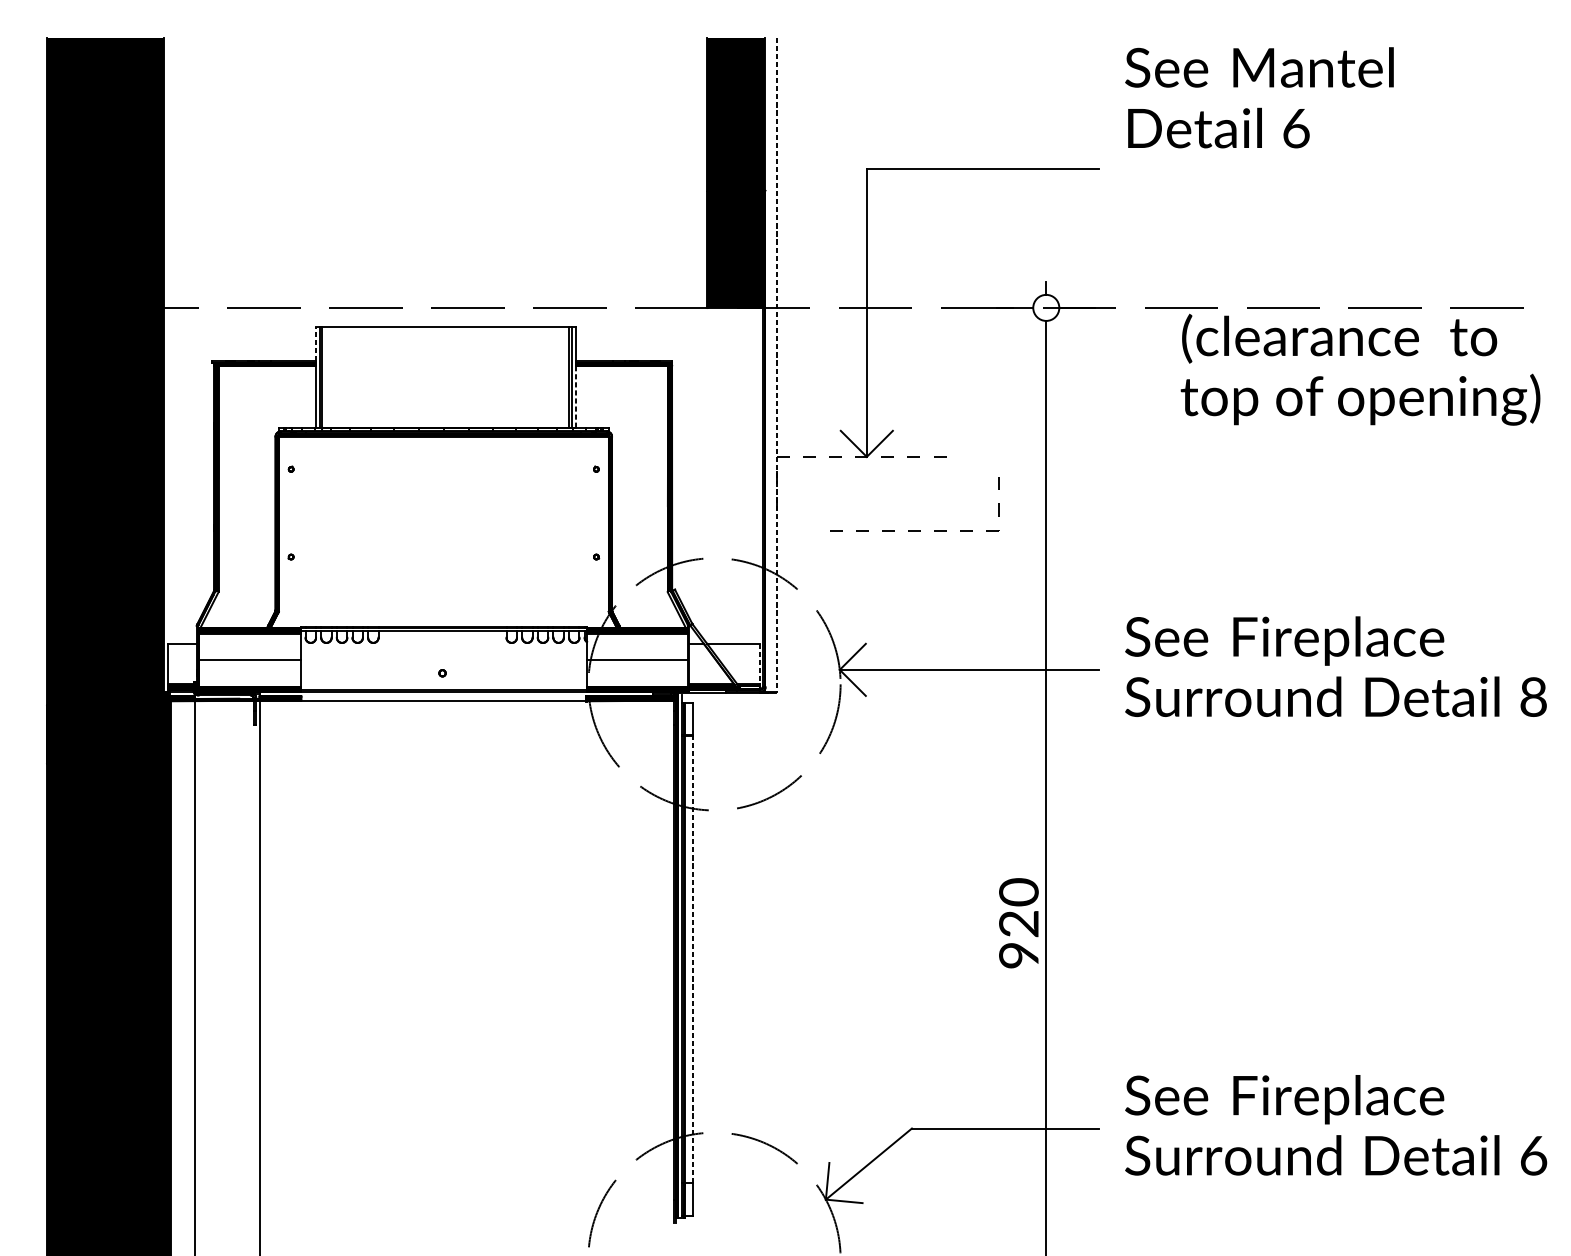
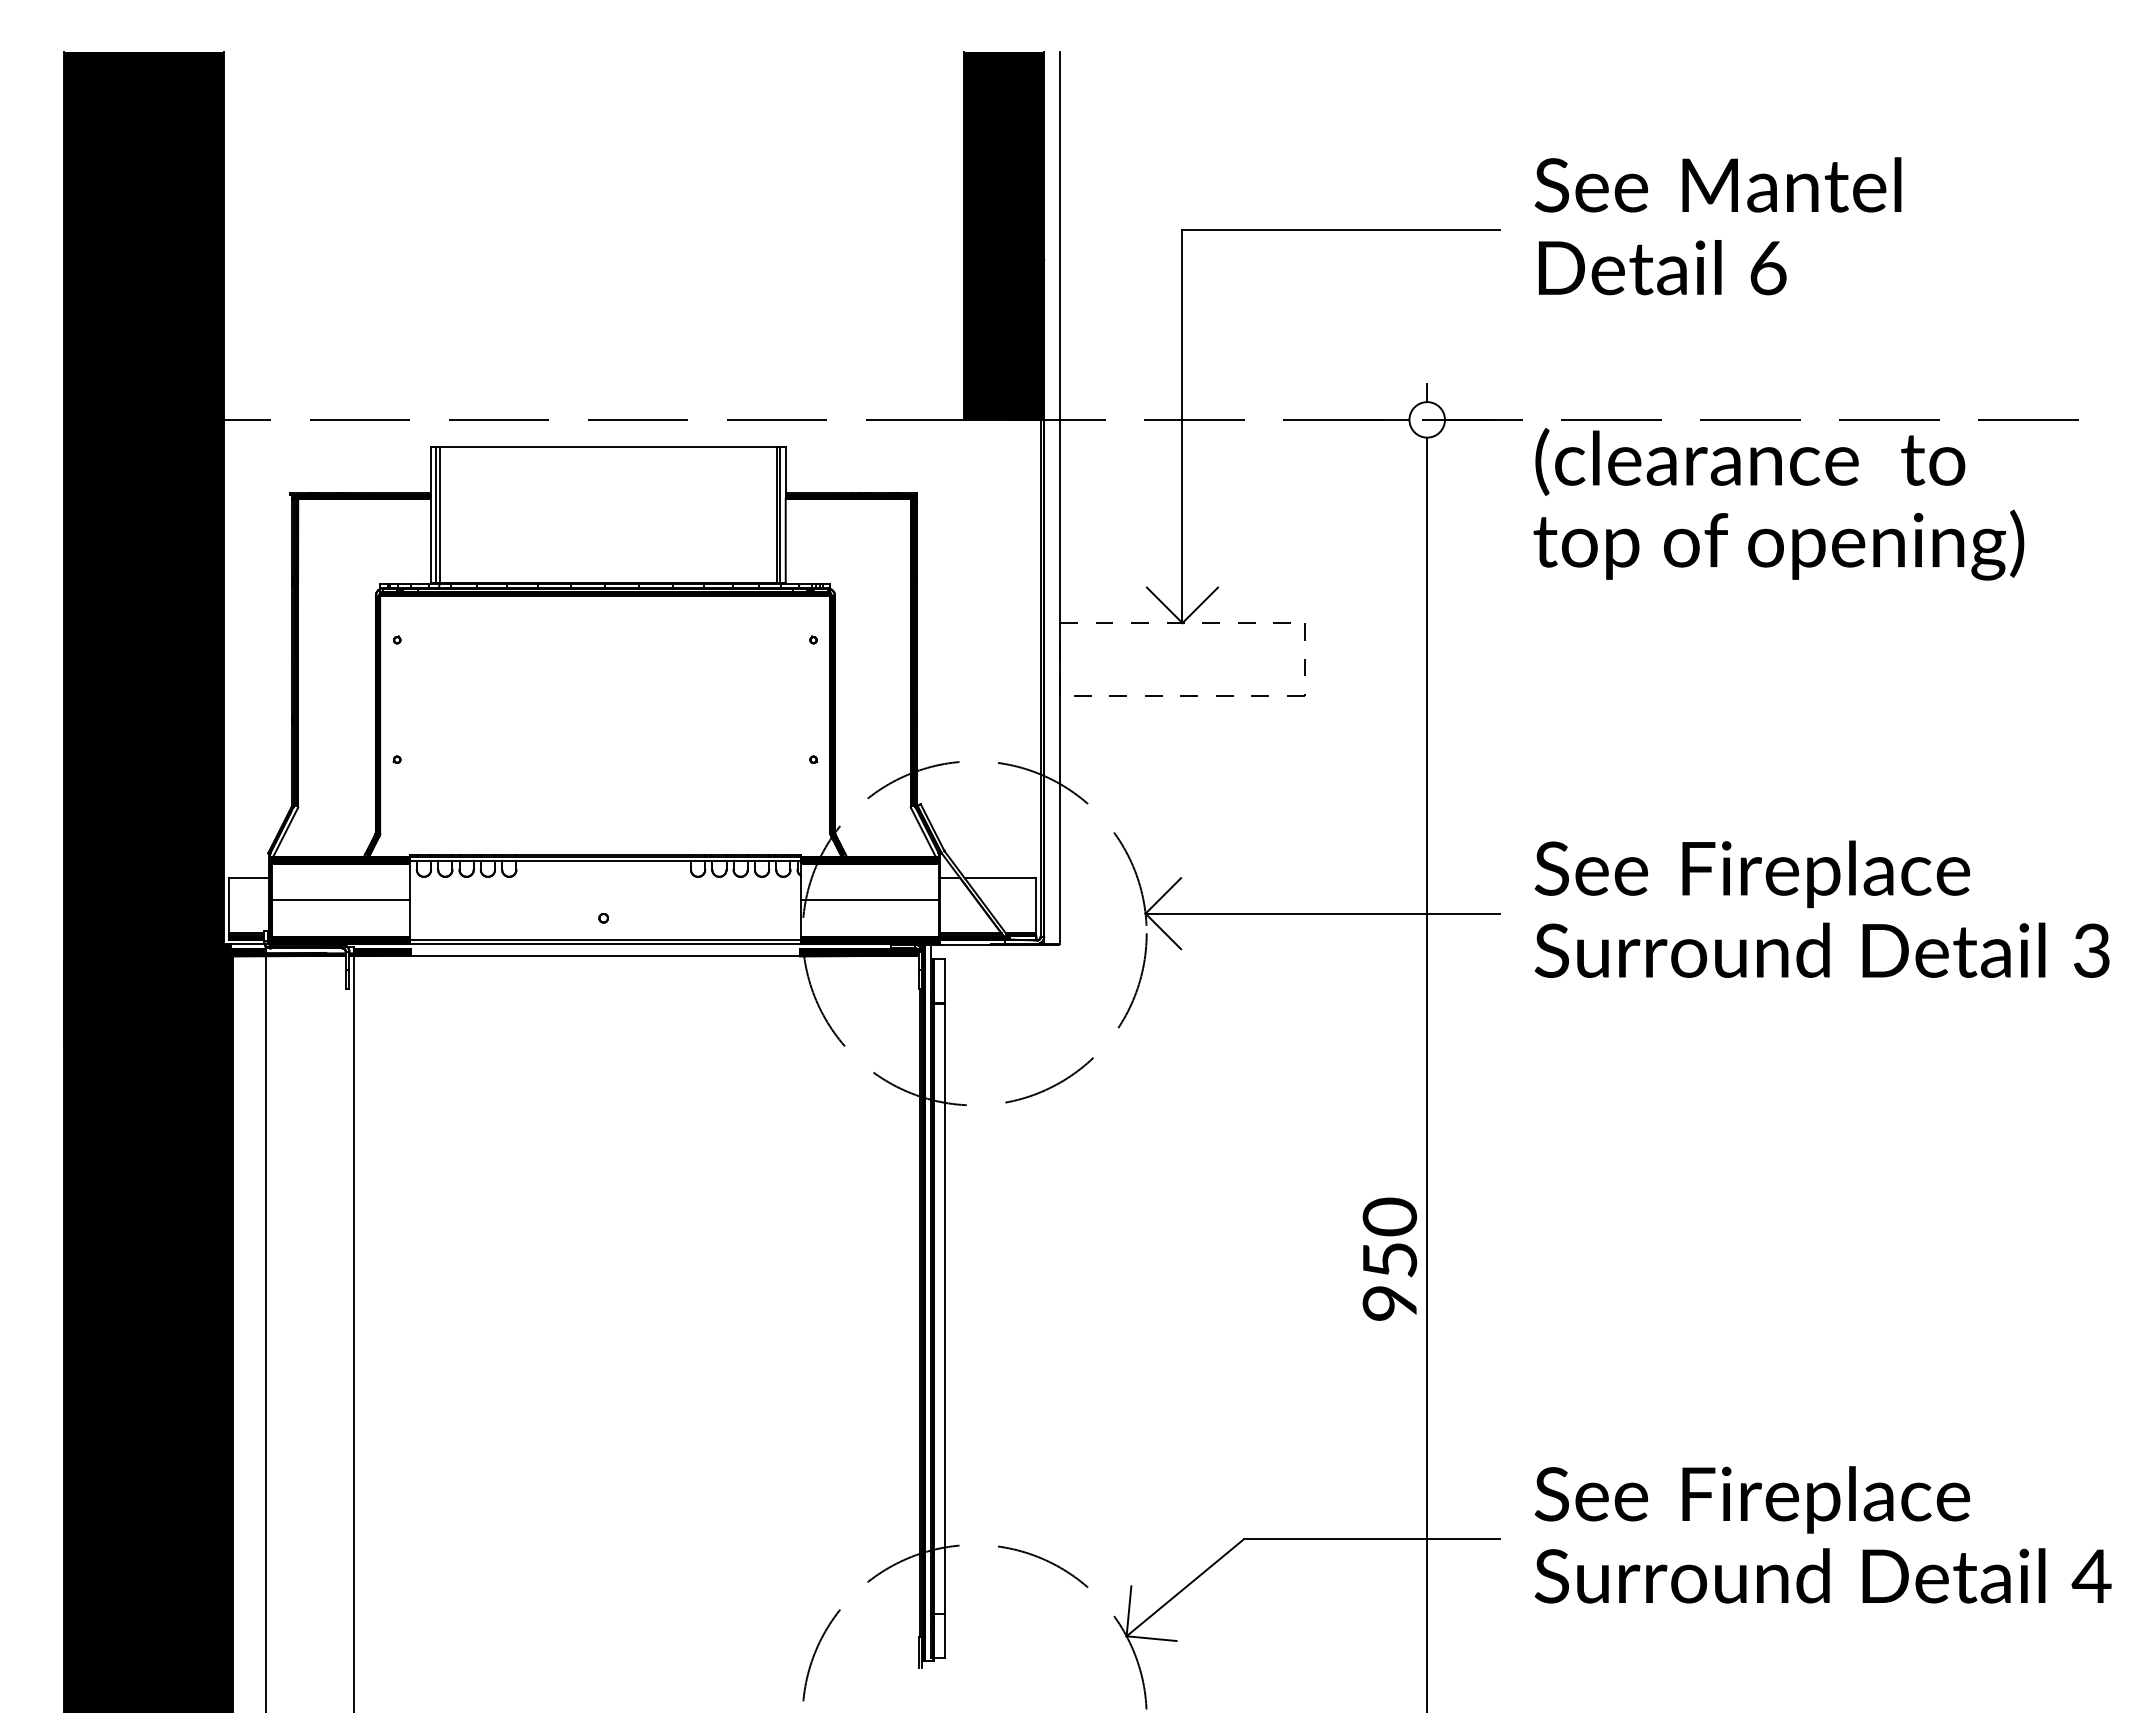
text: (1259, 97) -> (1717, 226), moved
line: (315, 344) -> (430, 469), dashed -> solid
line: (777, 365) -> (1060, 498), dashed -> solid
text: (1360, 369) -> (1778, 504), moved
line: (575, 396) -> (785, 540), dashed -> solid
part: (914, 530) -> (1189, 695), moved
line: (759, 663) -> (1036, 905), dashed -> solid
text: (1533, 696) -> (2092, 950), 8 -> 3
text: (1018, 924) -> (1389, 1260), 920 -> 950
line: (693, 960) -> (945, 1309), dashed -> solid
text: (1533, 1155) -> (2091, 1576), 6 -> 4

